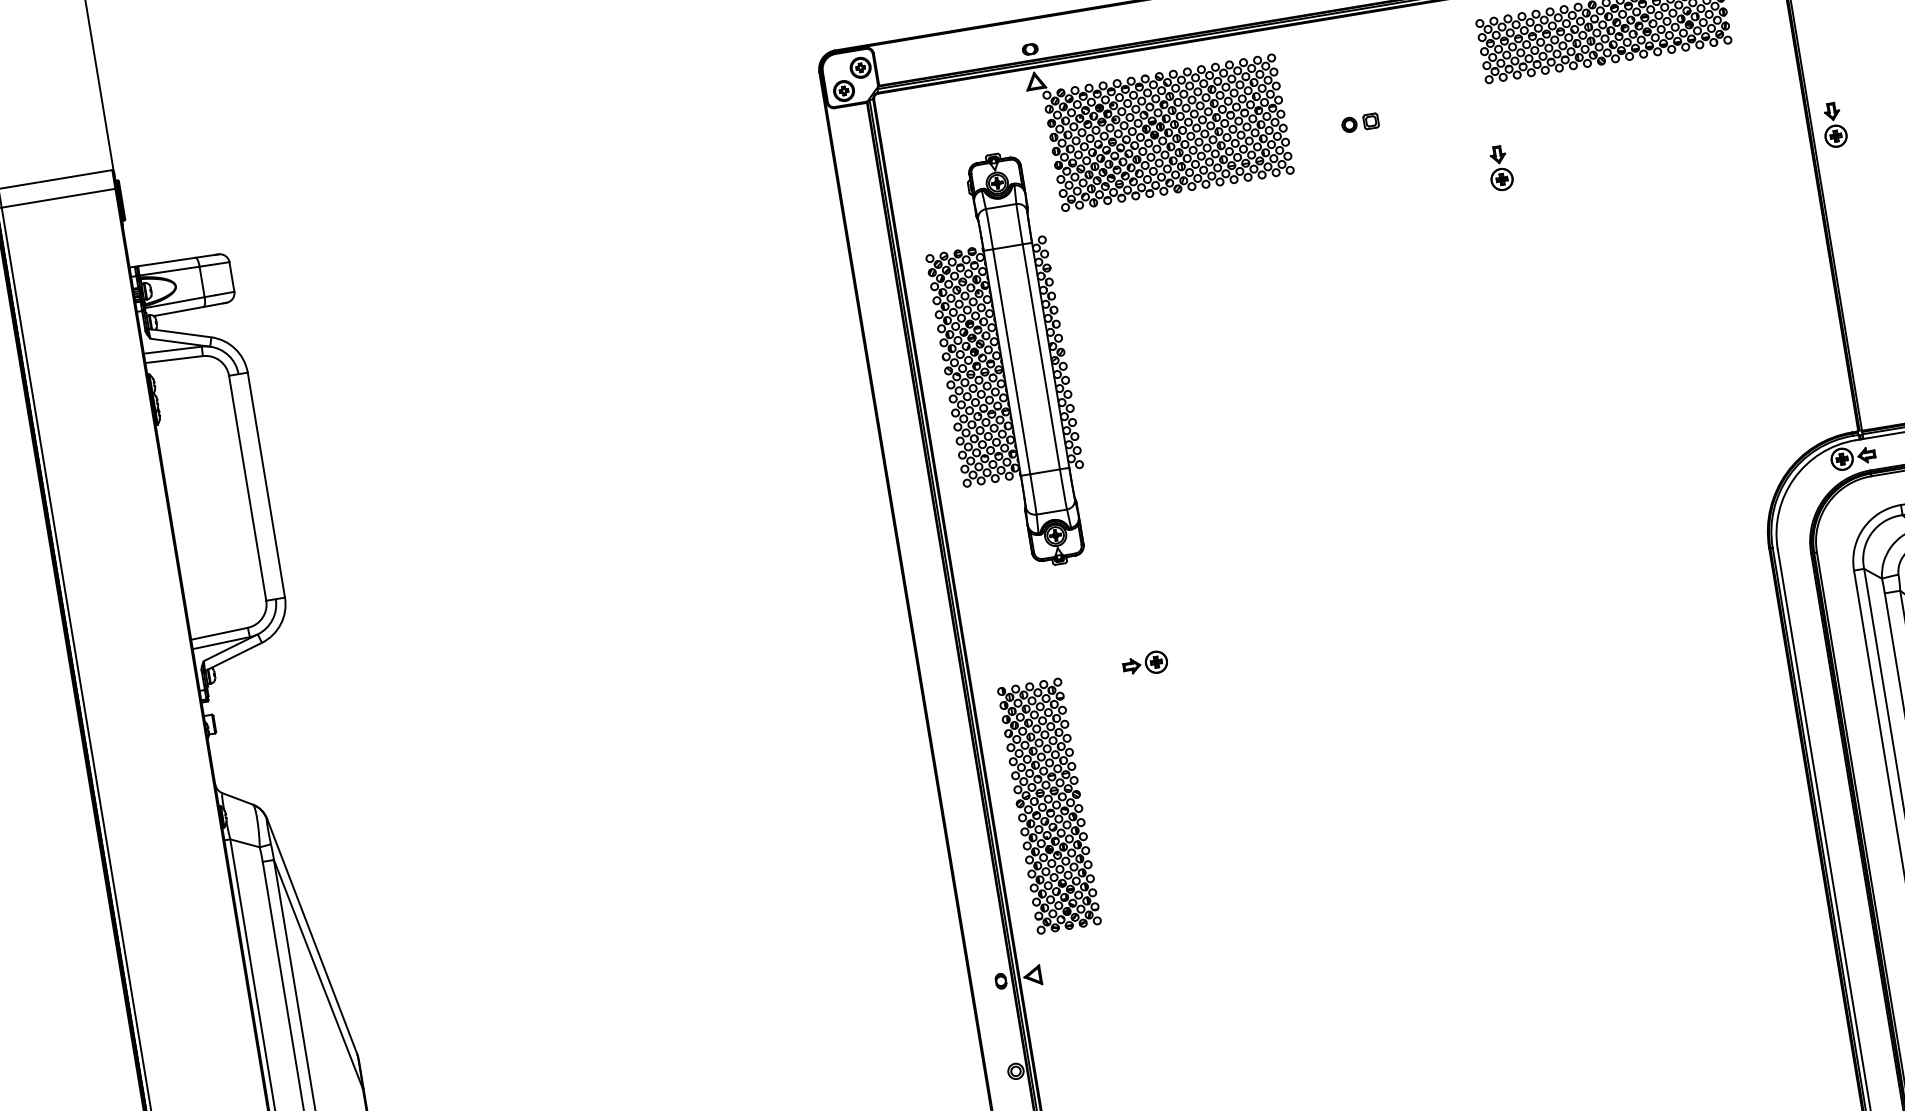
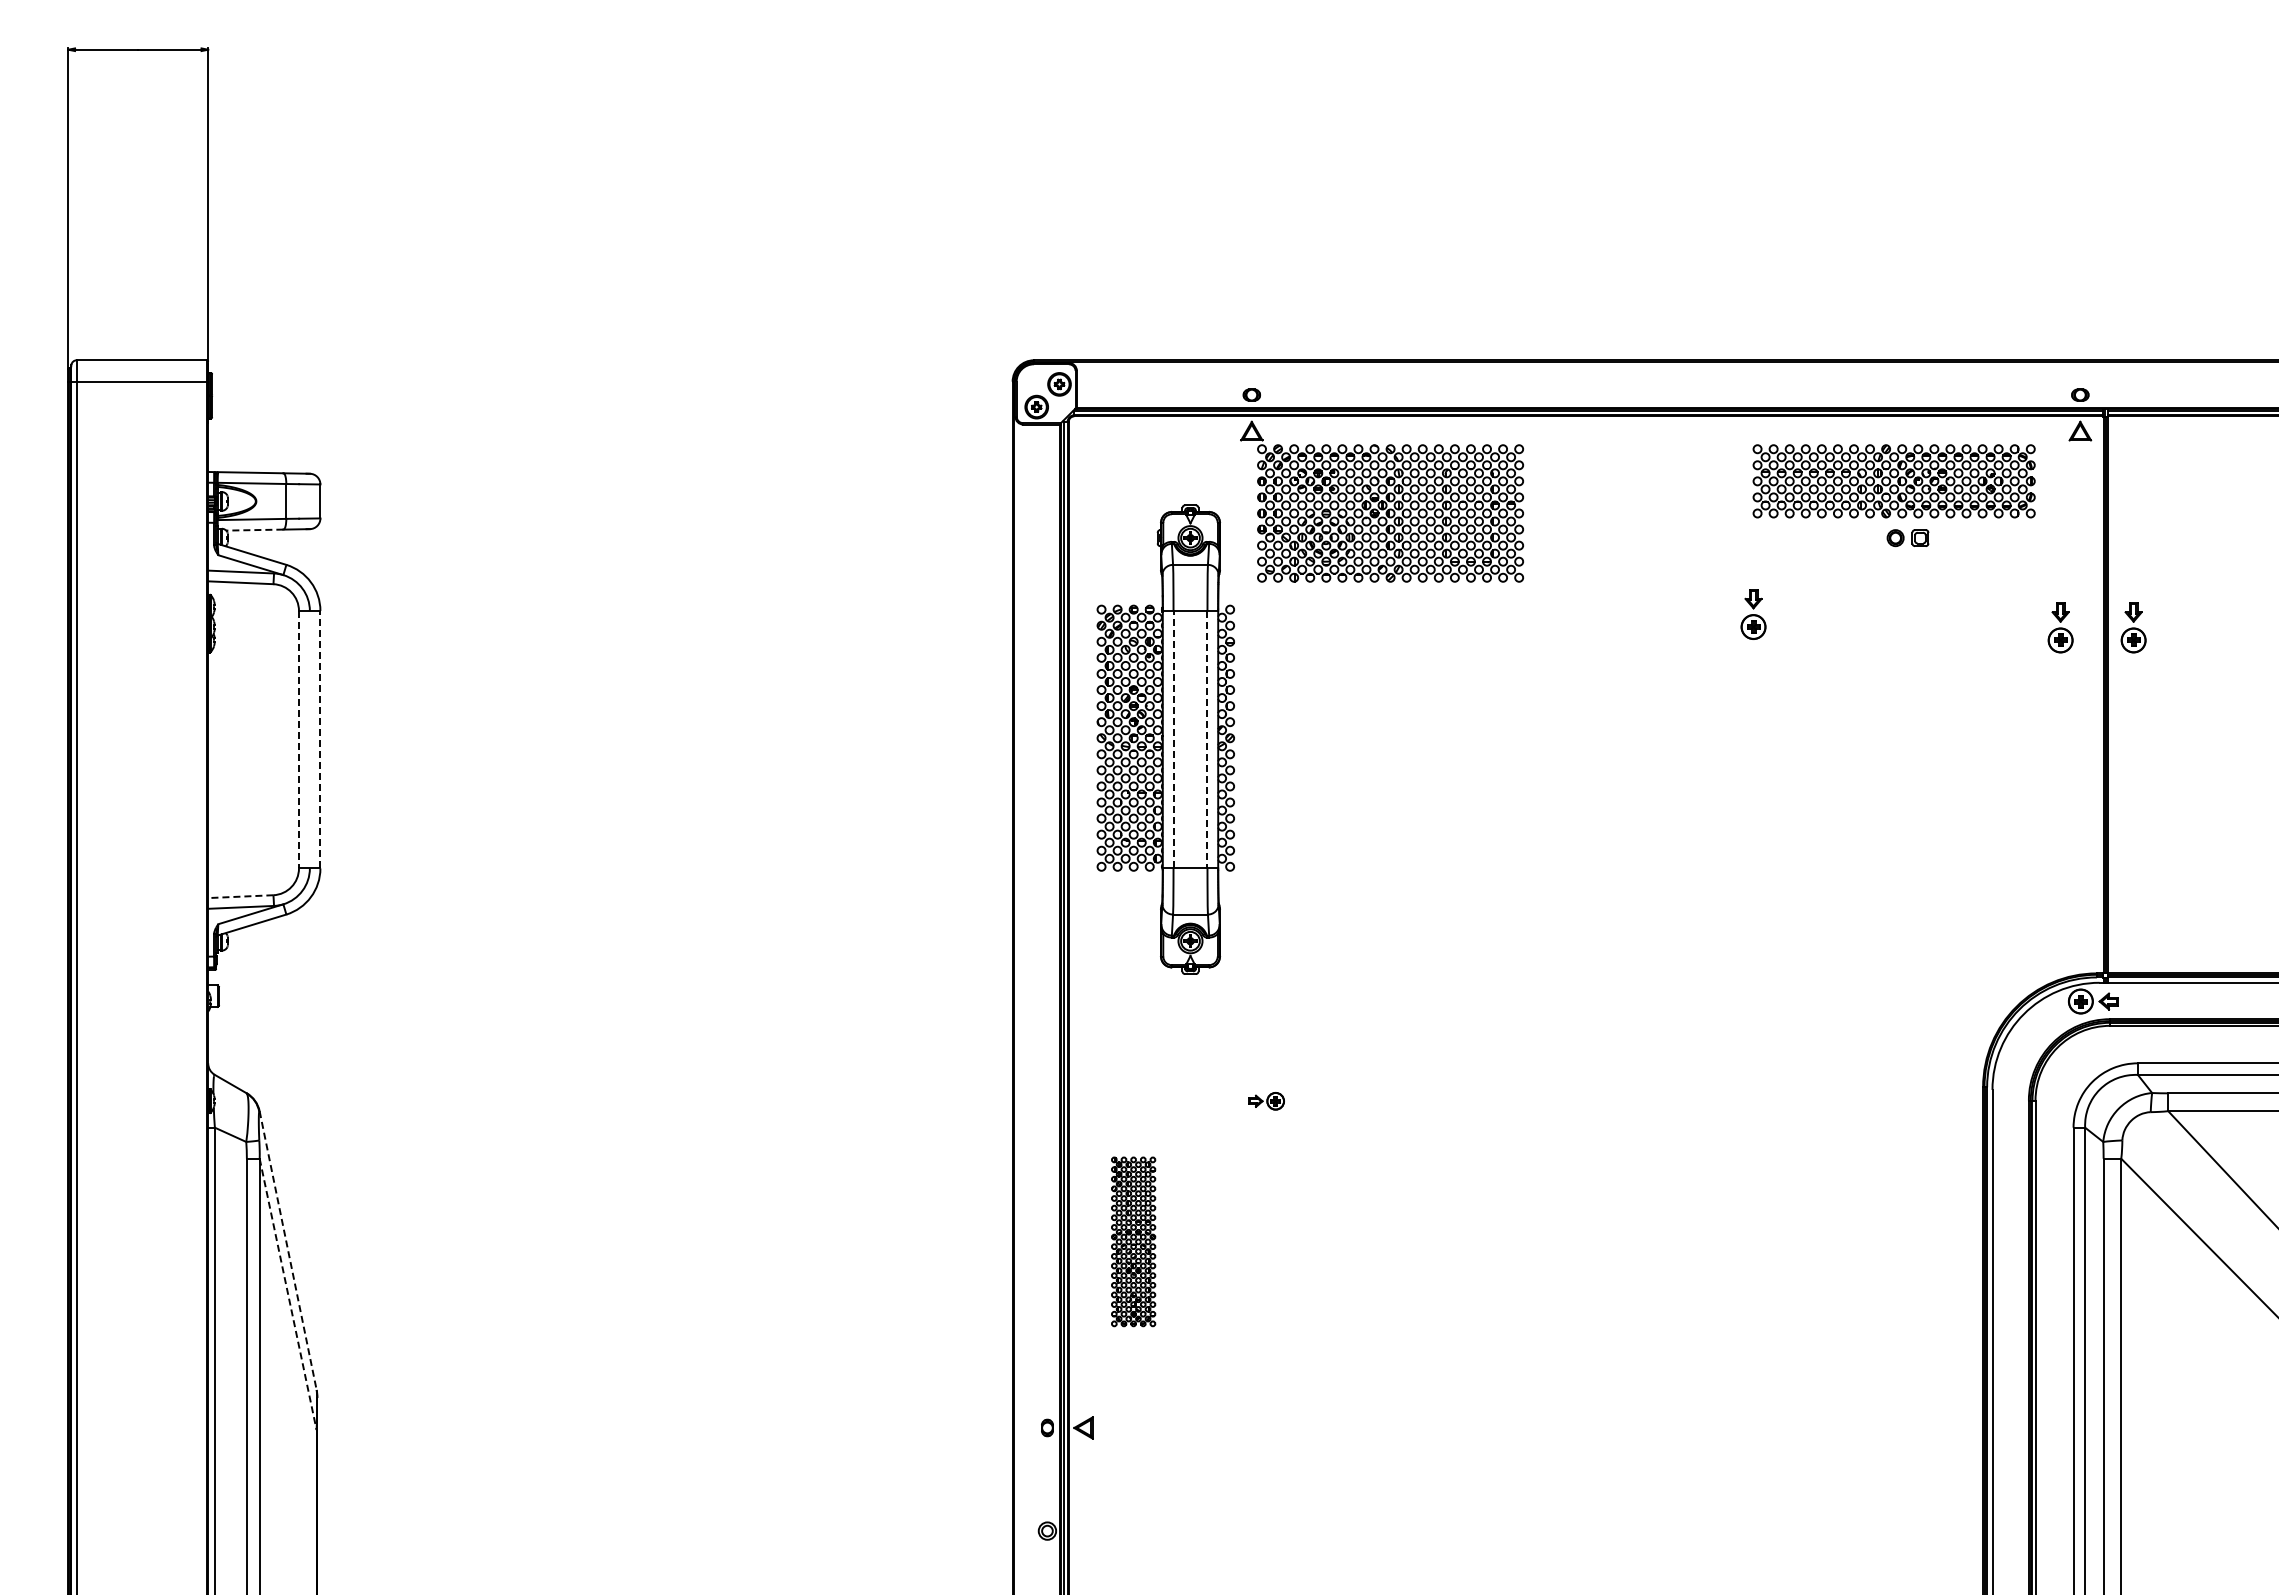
part: (1359, 123) -> (1907, 538), moved
part: (1770, 135) -> (2060, 627), added
line: (178, 311) -> (254, 530), solid -> dashed
line: (1041, 356) -> (1207, 739), solid -> dashed
line: (1011, 361) -> (1173, 739), solid -> dashed
line: (266, 484) -> (320, 739), solid -> dashed
line: (248, 488) -> (299, 739), solid -> dashed
line: (219, 633) -> (240, 896), solid -> dashed
part: (1145, 664) -> (1266, 1101), size x0.7
part: (1049, 805) -> (1133, 1241), size x0.6
line: (312, 936) -> (288, 1251), solid -> dashed
line: (318, 974) -> (288, 1294), solid -> dashed

